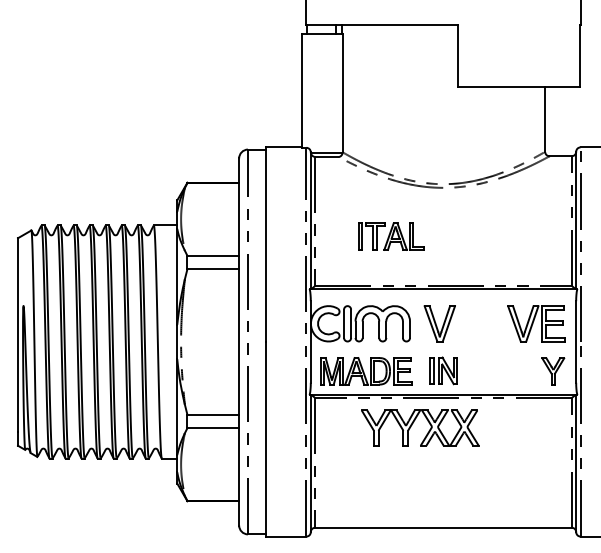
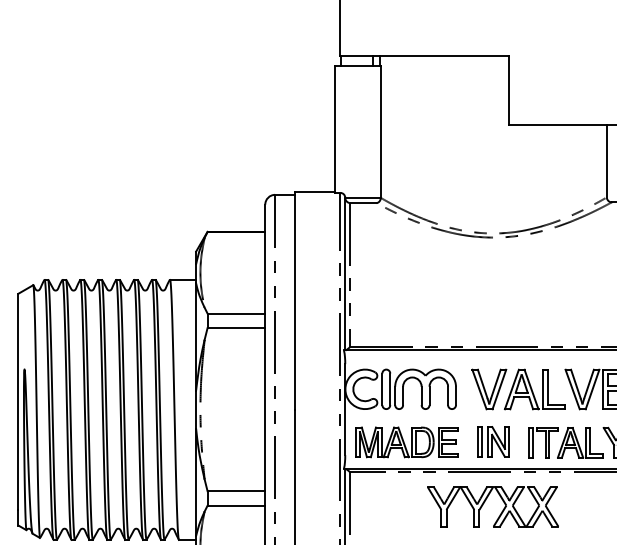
part: (391, 236) -> (565, 442), moved
part: (479, 323) -> (533, 389), added
part: (414, 422) -> (486, 500), moved

